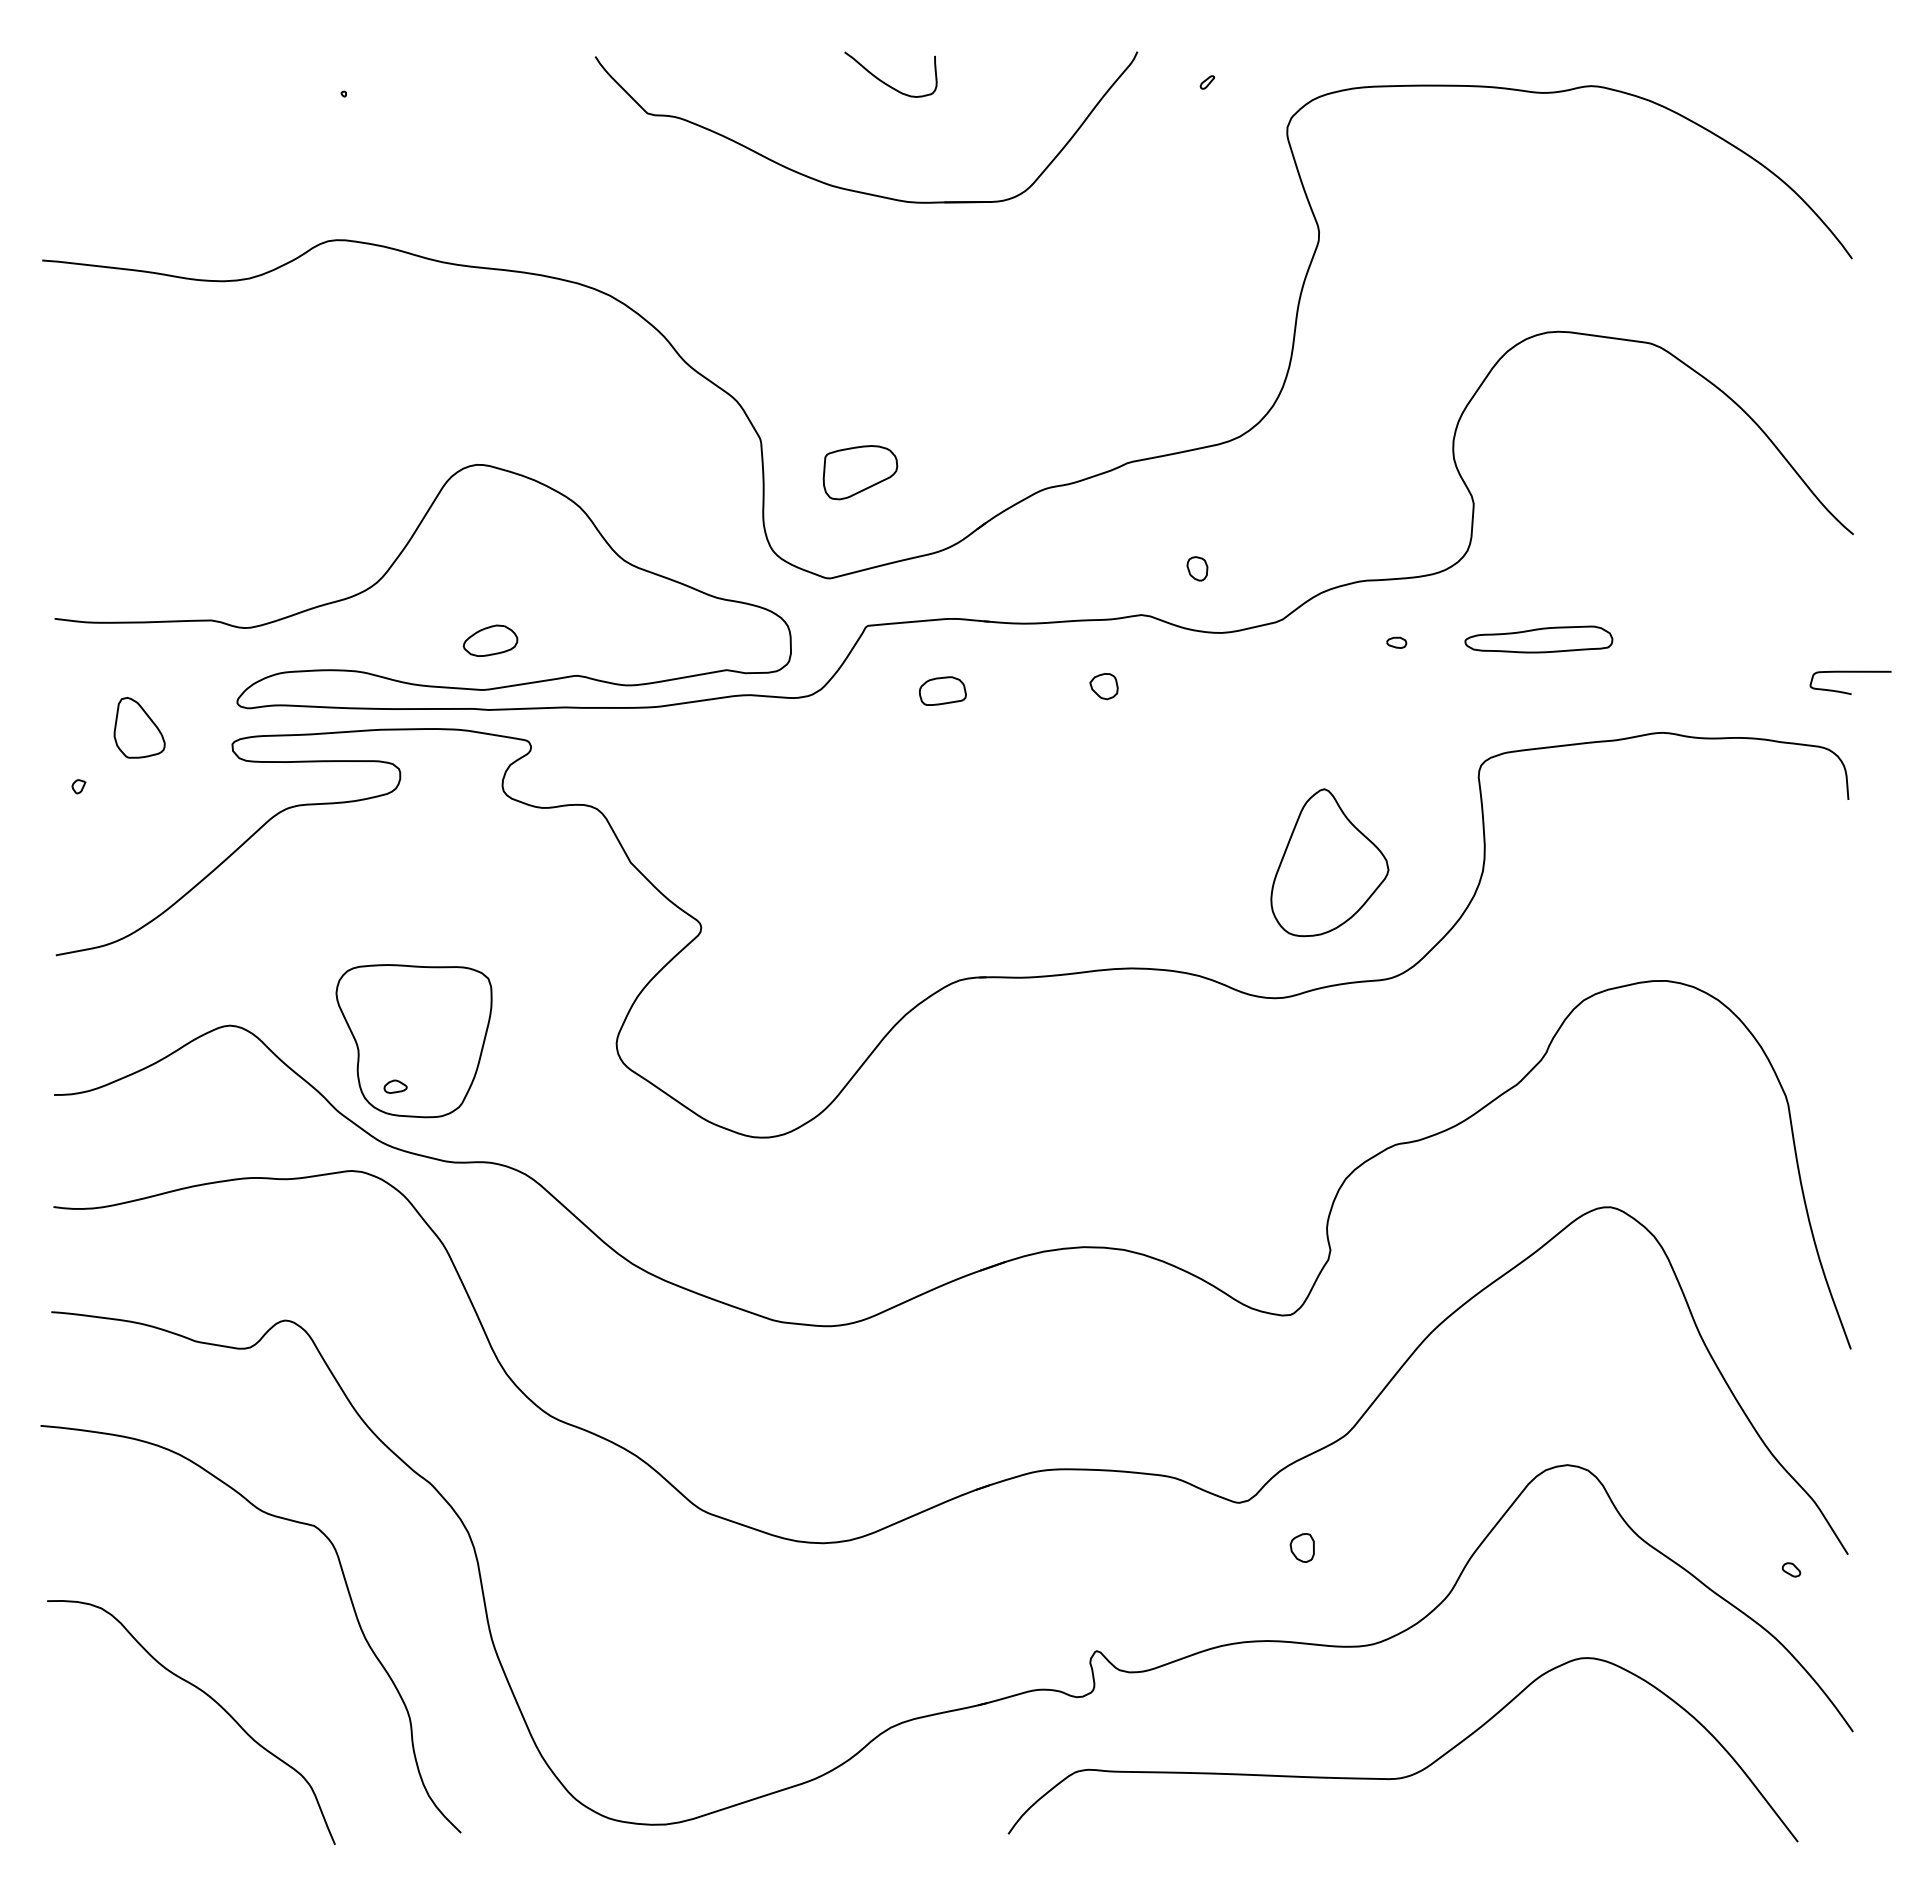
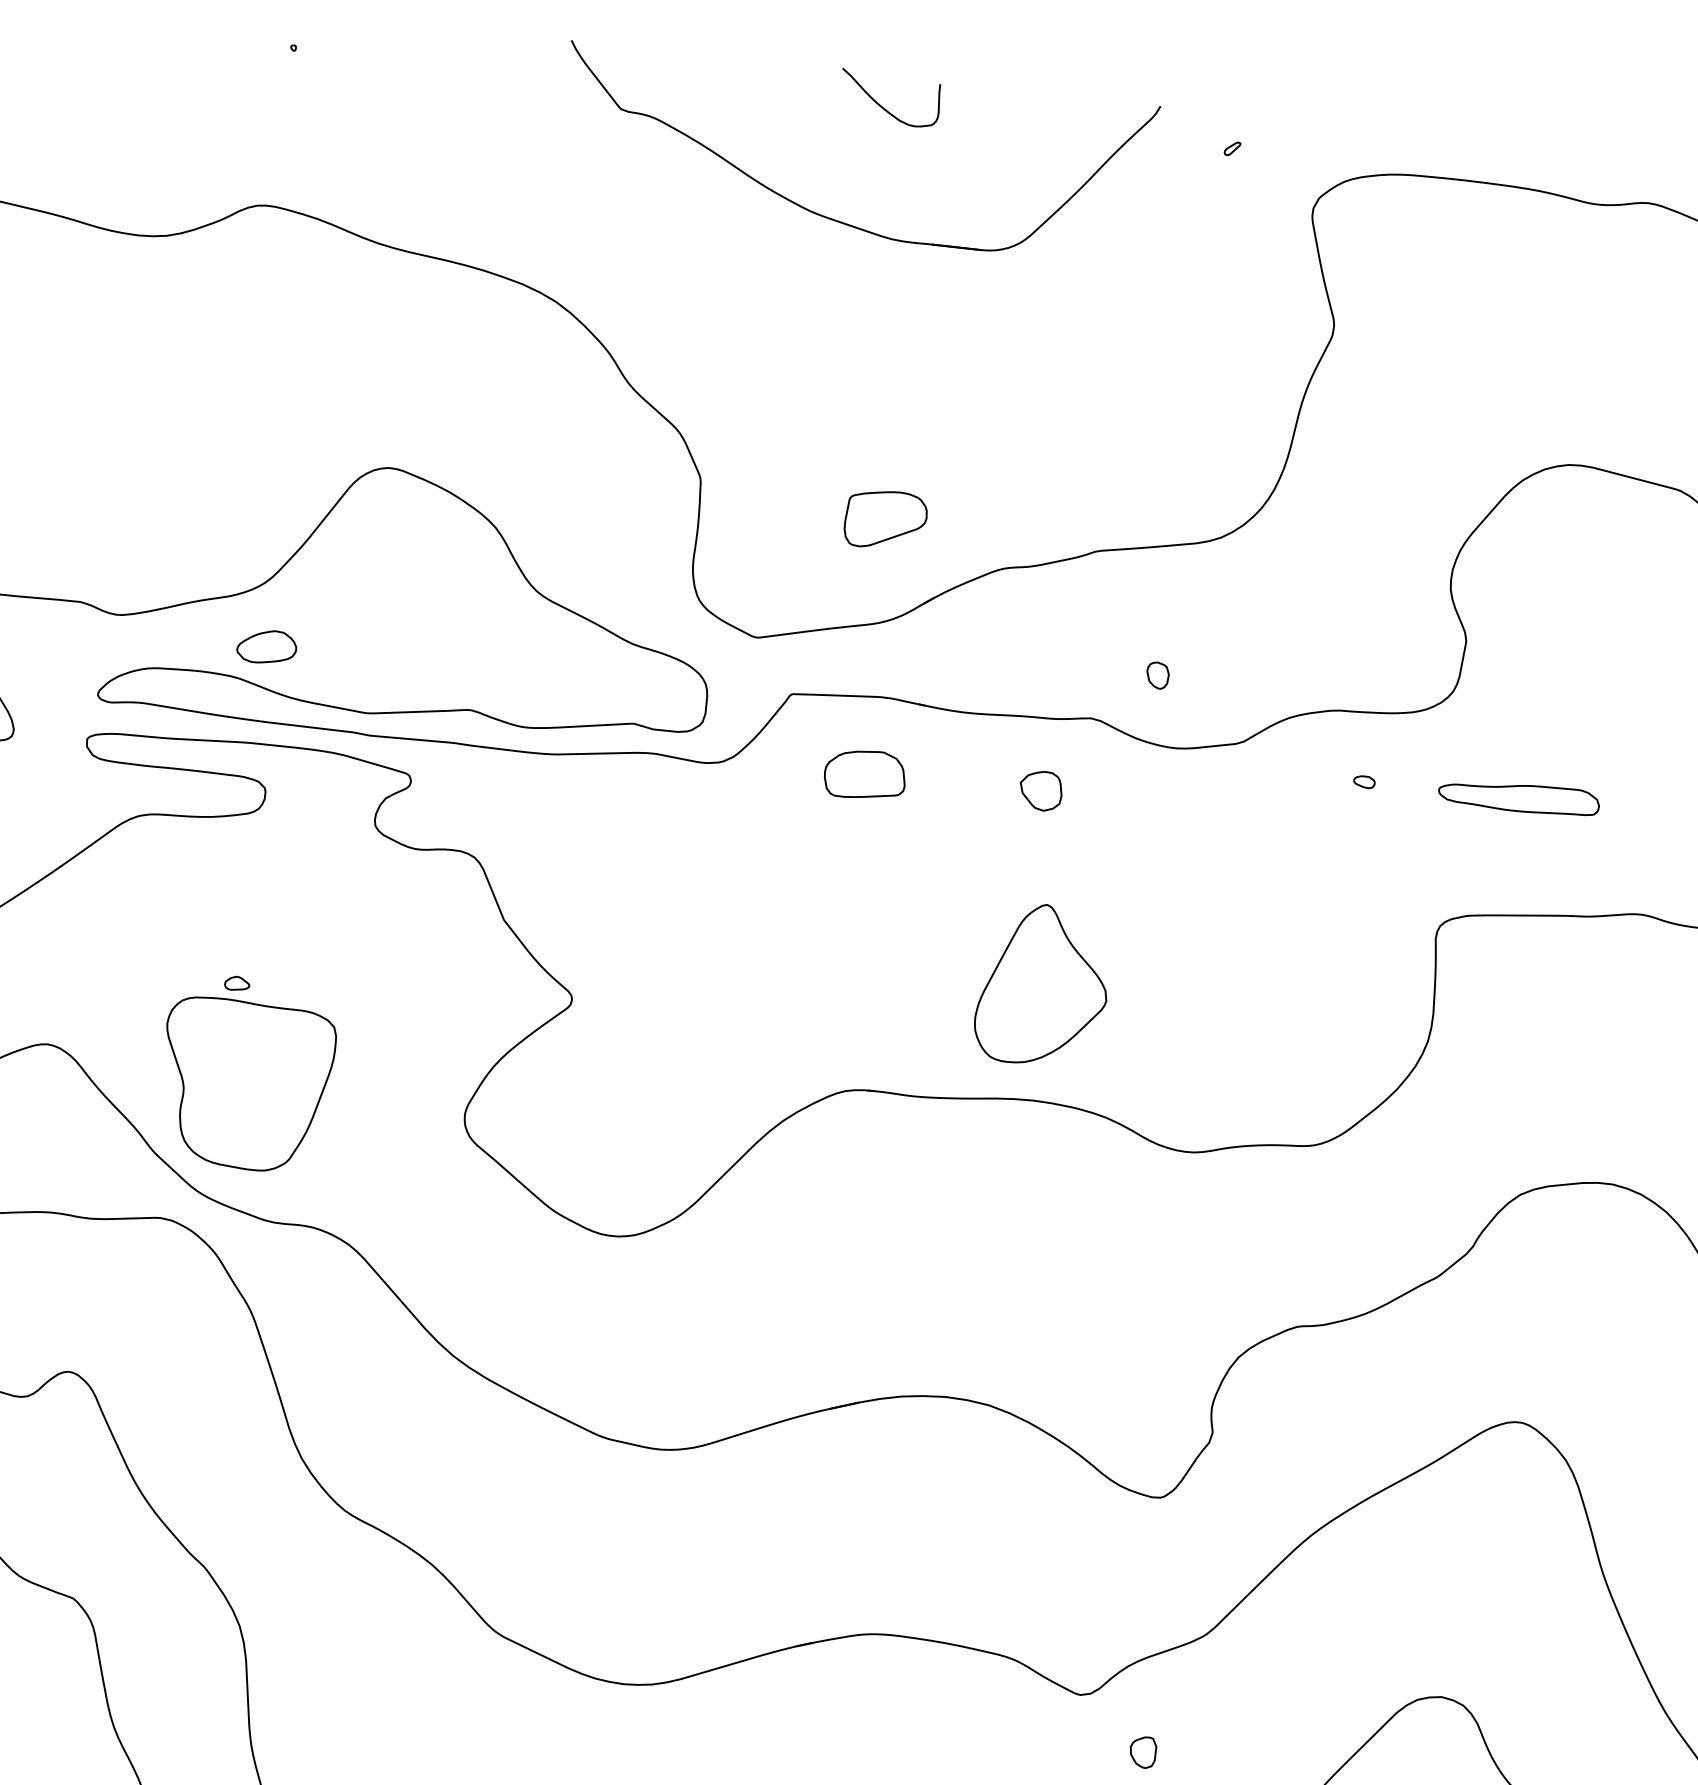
part: (860, 472) -> (885, 519), moved
part: (490, 640) -> (266, 646), moved
part: (1103, 686) -> (1040, 790), size x1.4
part: (942, 690) -> (865, 774), size x1.6
part: (1329, 862) -> (1043, 985), moved
part: (395, 1086) -> (237, 983), moved

